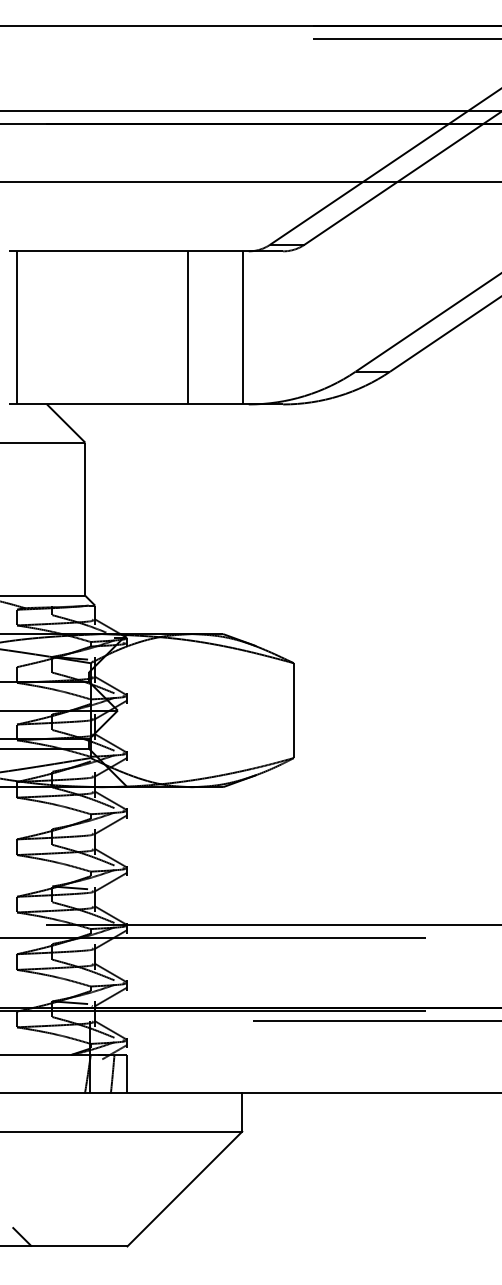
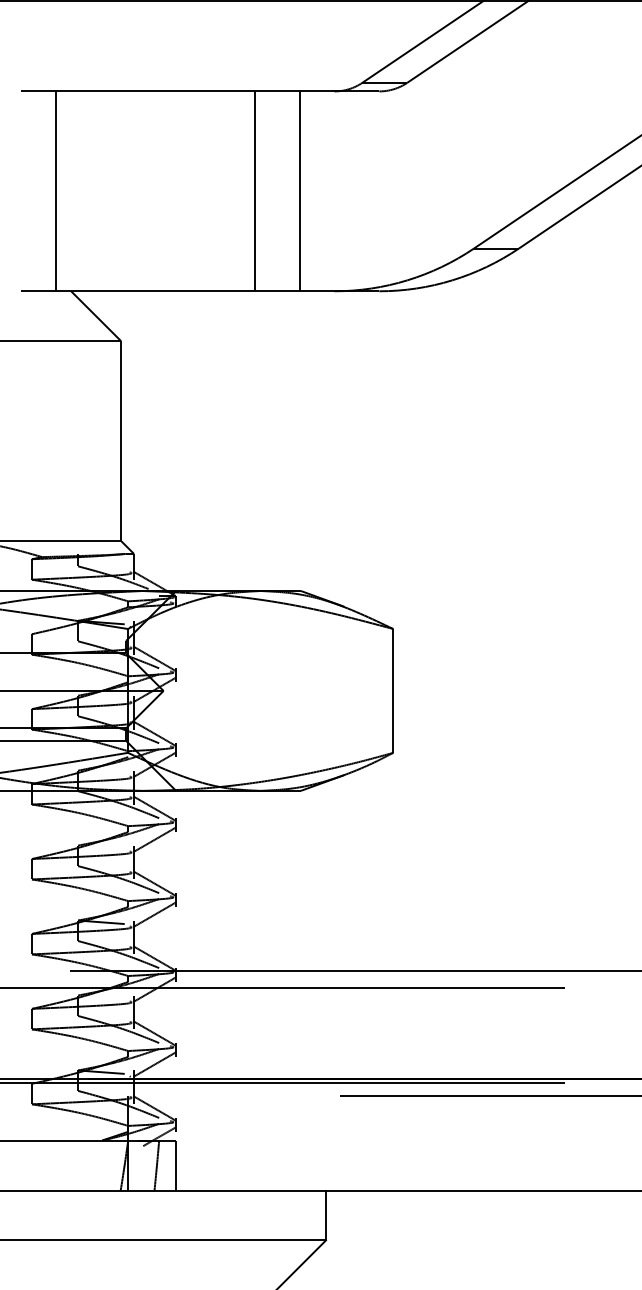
line: (17, 327) -> (56, 190), moved
line: (242, 327) -> (300, 190), moved

